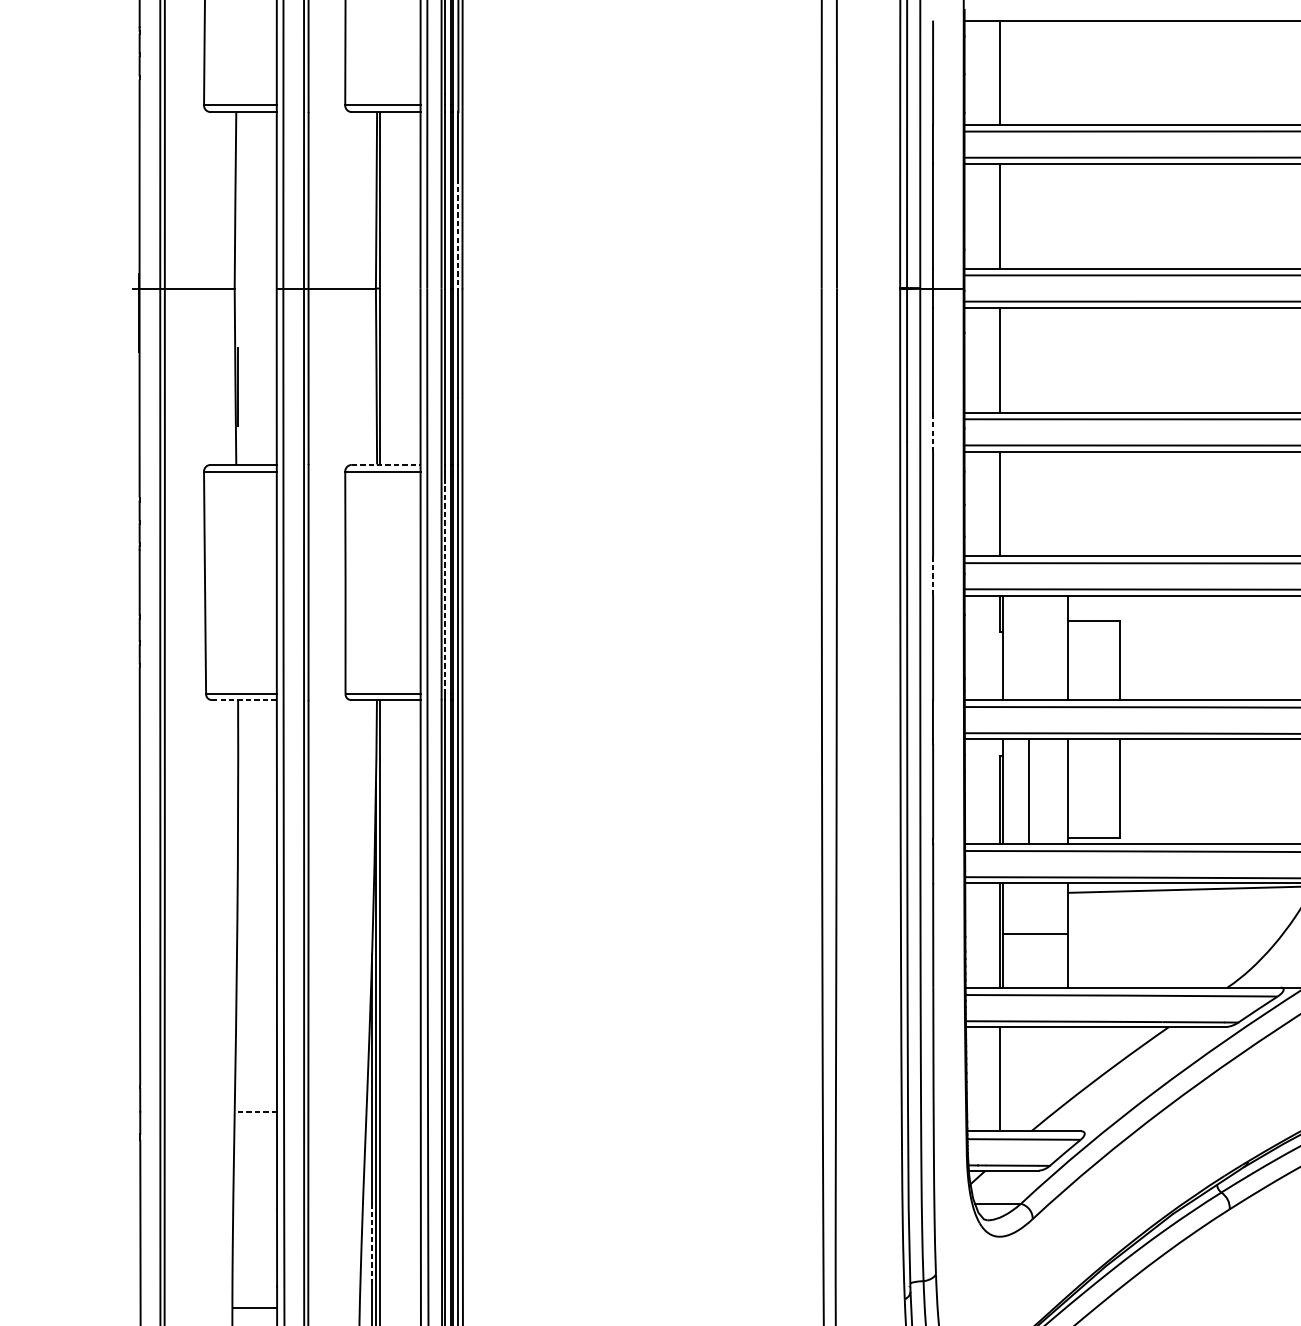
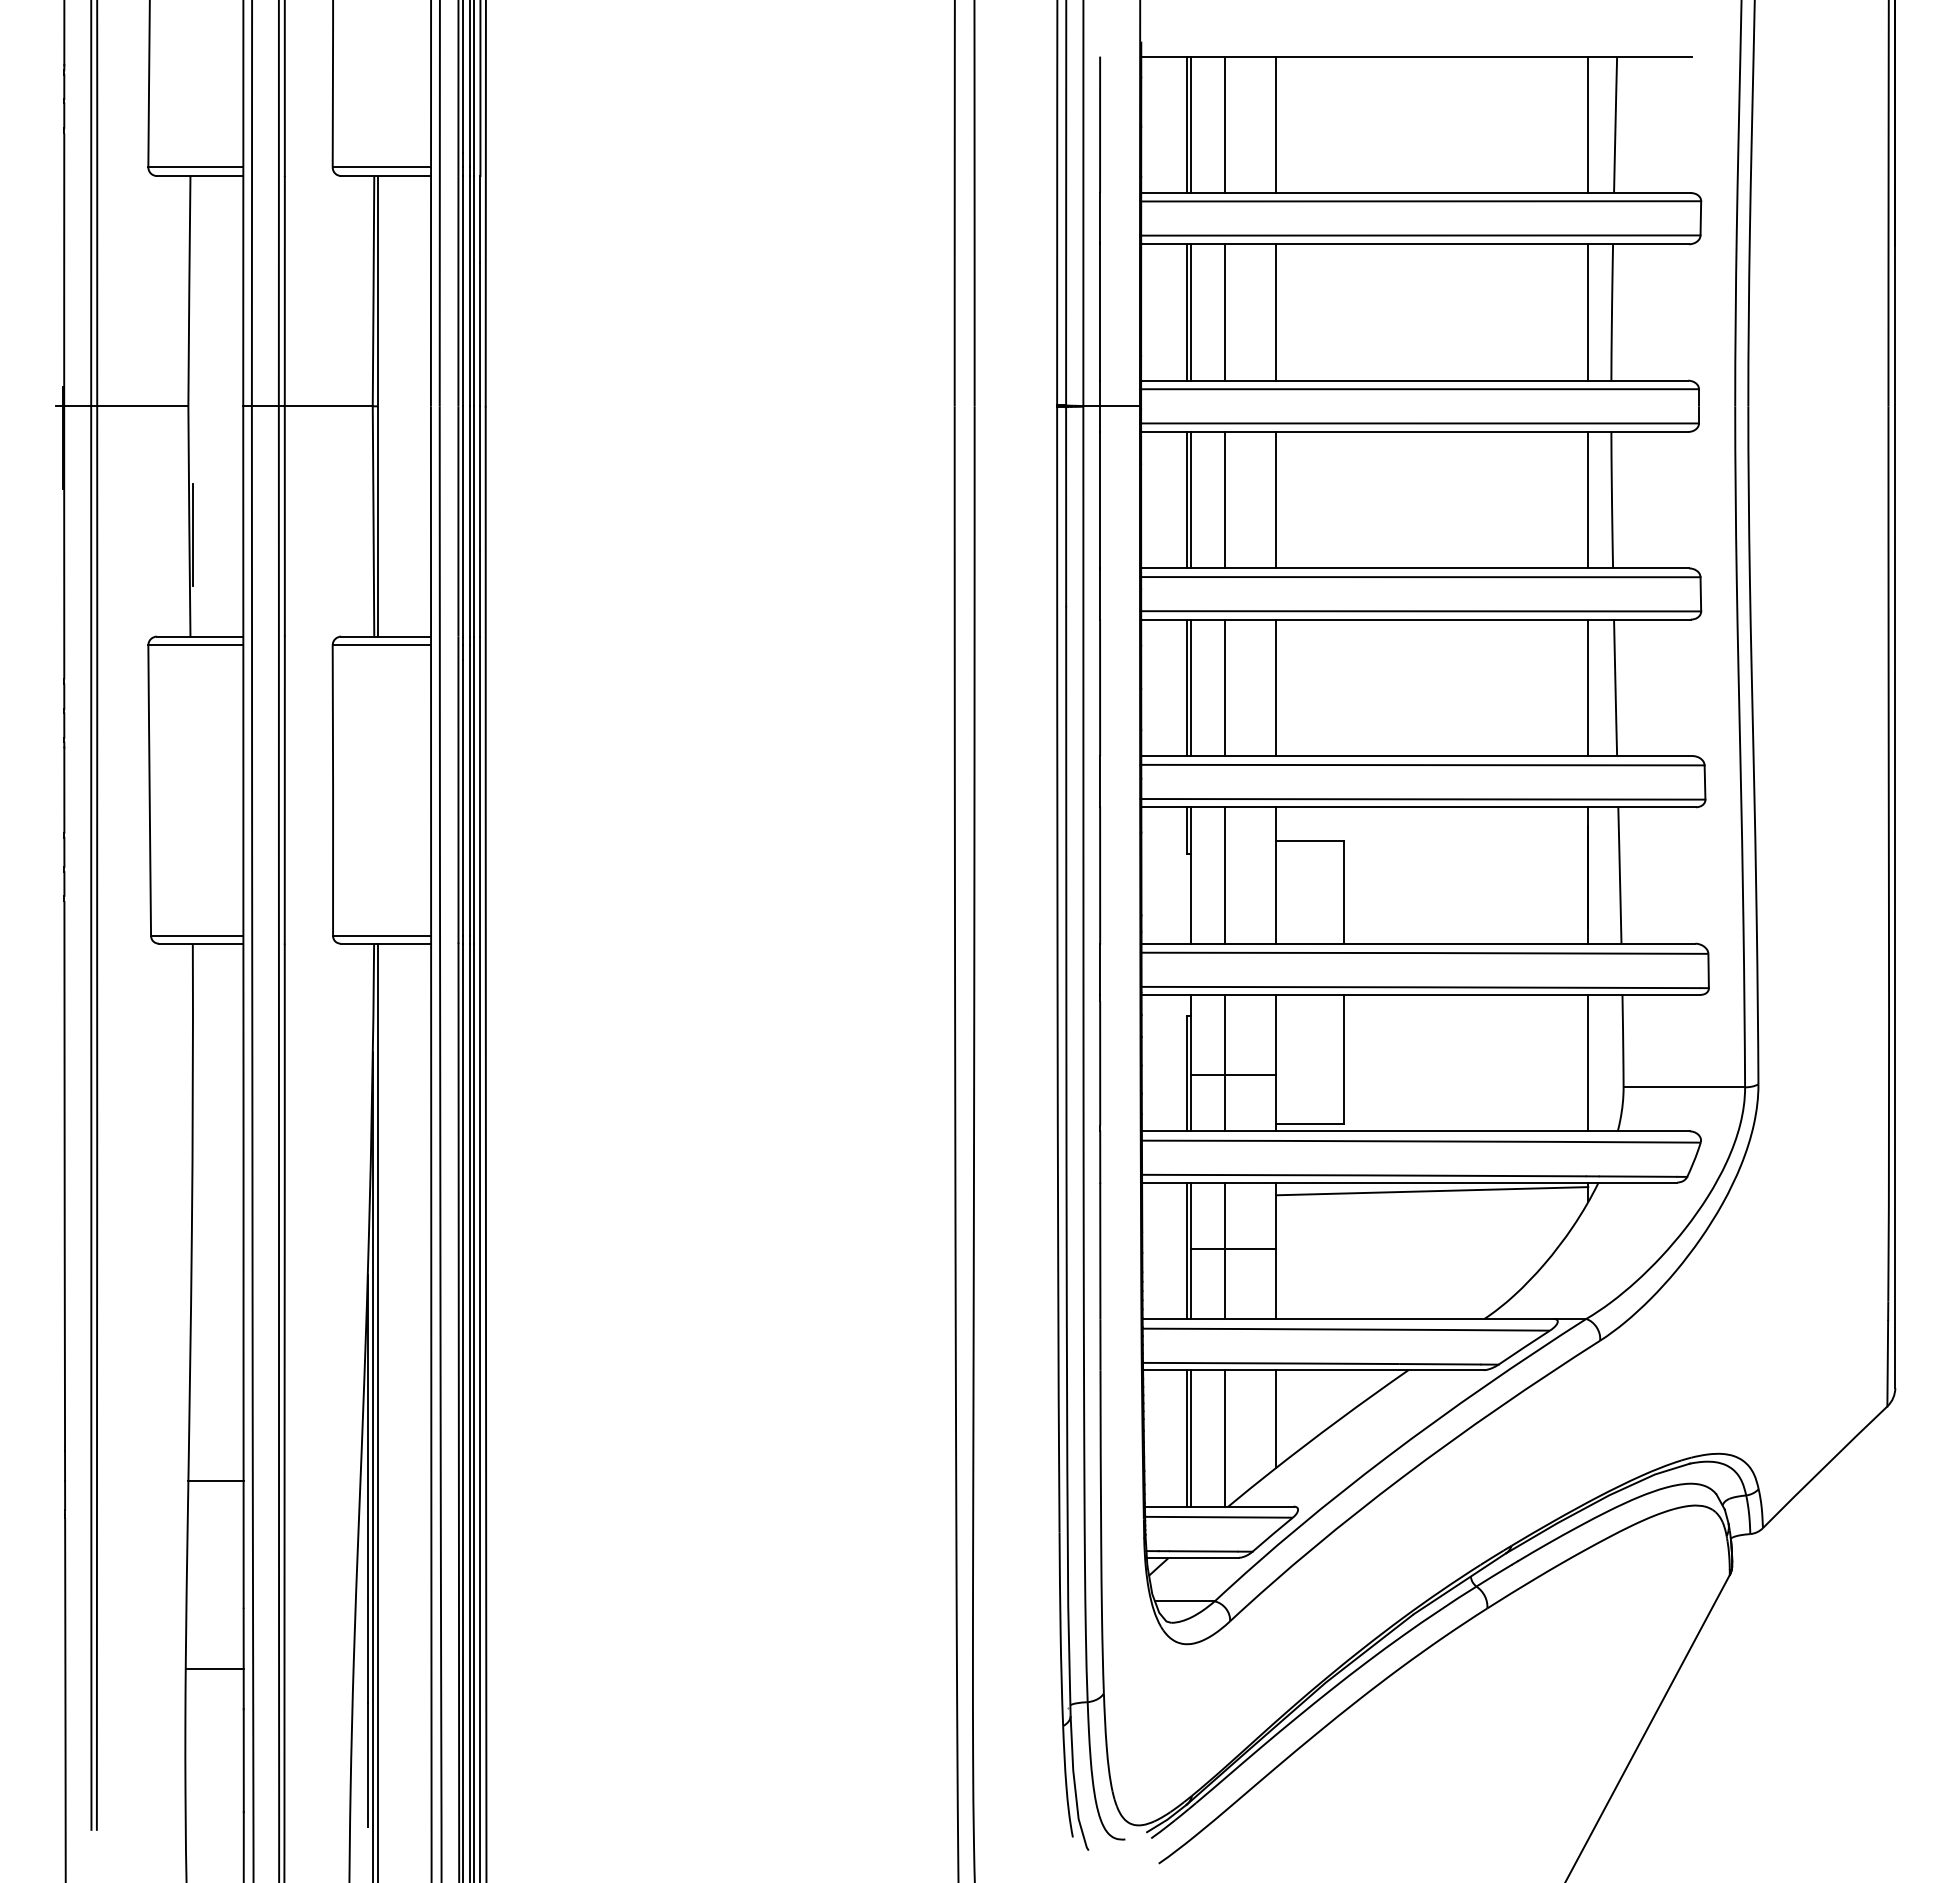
line: (1002, 72) -> (1190, 124), added
line: (1028, 72) -> (1224, 124), added
line: (1068, 72) -> (1276, 124), added
line: (1002, 216) -> (1190, 312), added
line: (1028, 216) -> (1224, 312), added
line: (1068, 216) -> (1276, 312), added
line: (458, 233) -> (480, 334), dashed -> solid
line: (1002, 359) -> (1190, 499), added
line: (1028, 359) -> (1224, 499), added
line: (1068, 359) -> (1276, 499), added
line: (933, 432) -> (1100, 594), dashed -> solid
line: (386, 464) -> (386, 636), dashed -> solid
line: (1002, 503) -> (1190, 687), added
line: (1028, 503) -> (1224, 687), added
line: (1068, 503) -> (1276, 687), added
line: (933, 575) -> (1100, 781), dashed -> solid
line: (445, 588) -> (463, 797), dashed -> solid
line: (1028, 647) -> (1224, 875), added
line: (244, 699) -> (201, 943), dashed -> solid
line: (1035, 800) -> (1233, 1074), added
line: (1028, 935) -> (1224, 1250), added
line: (1068, 1064) -> (1276, 1419), added
line: (1002, 1079) -> (1190, 1438), added
line: (1028, 1079) -> (1224, 1438), added
line: (256, 1112) -> (216, 1481), dashed -> solid
line: (371, 1243) -> (367, 1652), dashed -> solid
line: (254, 1307) -> (214, 1668), moved

